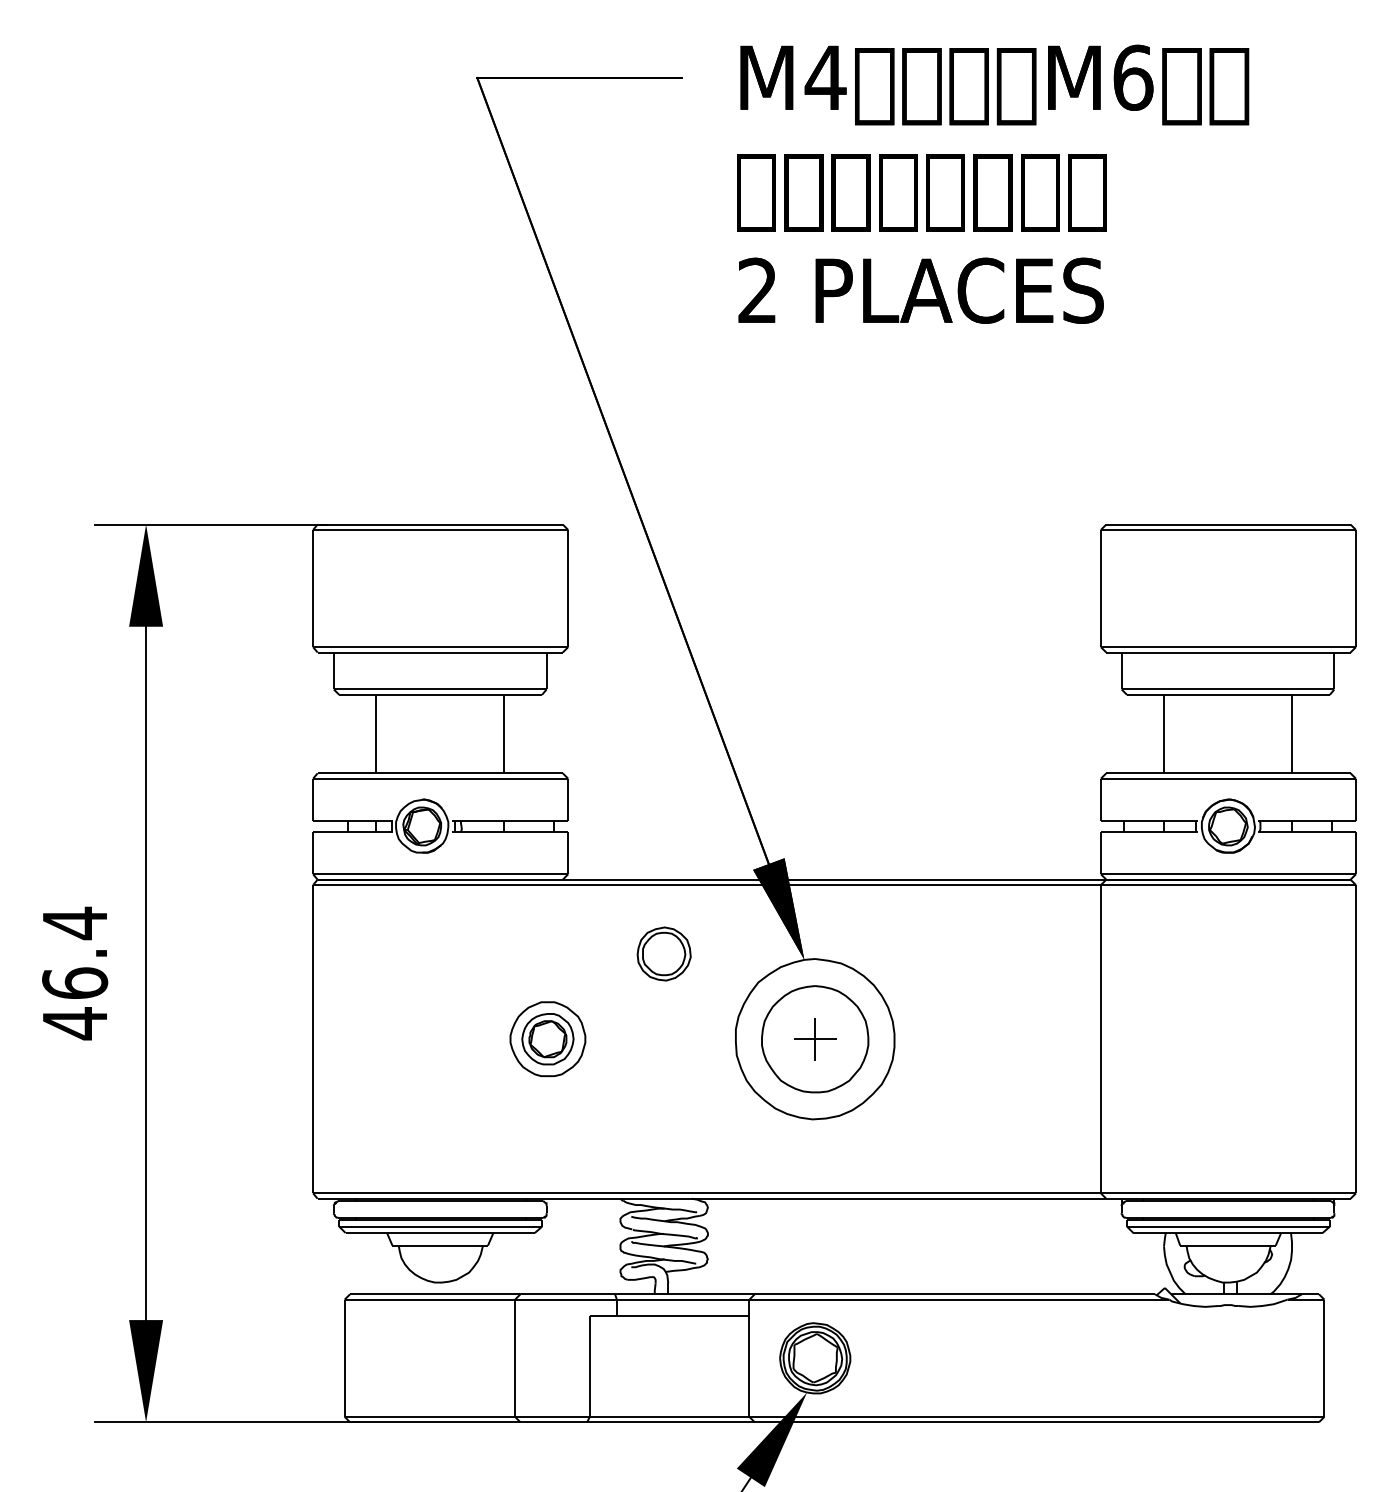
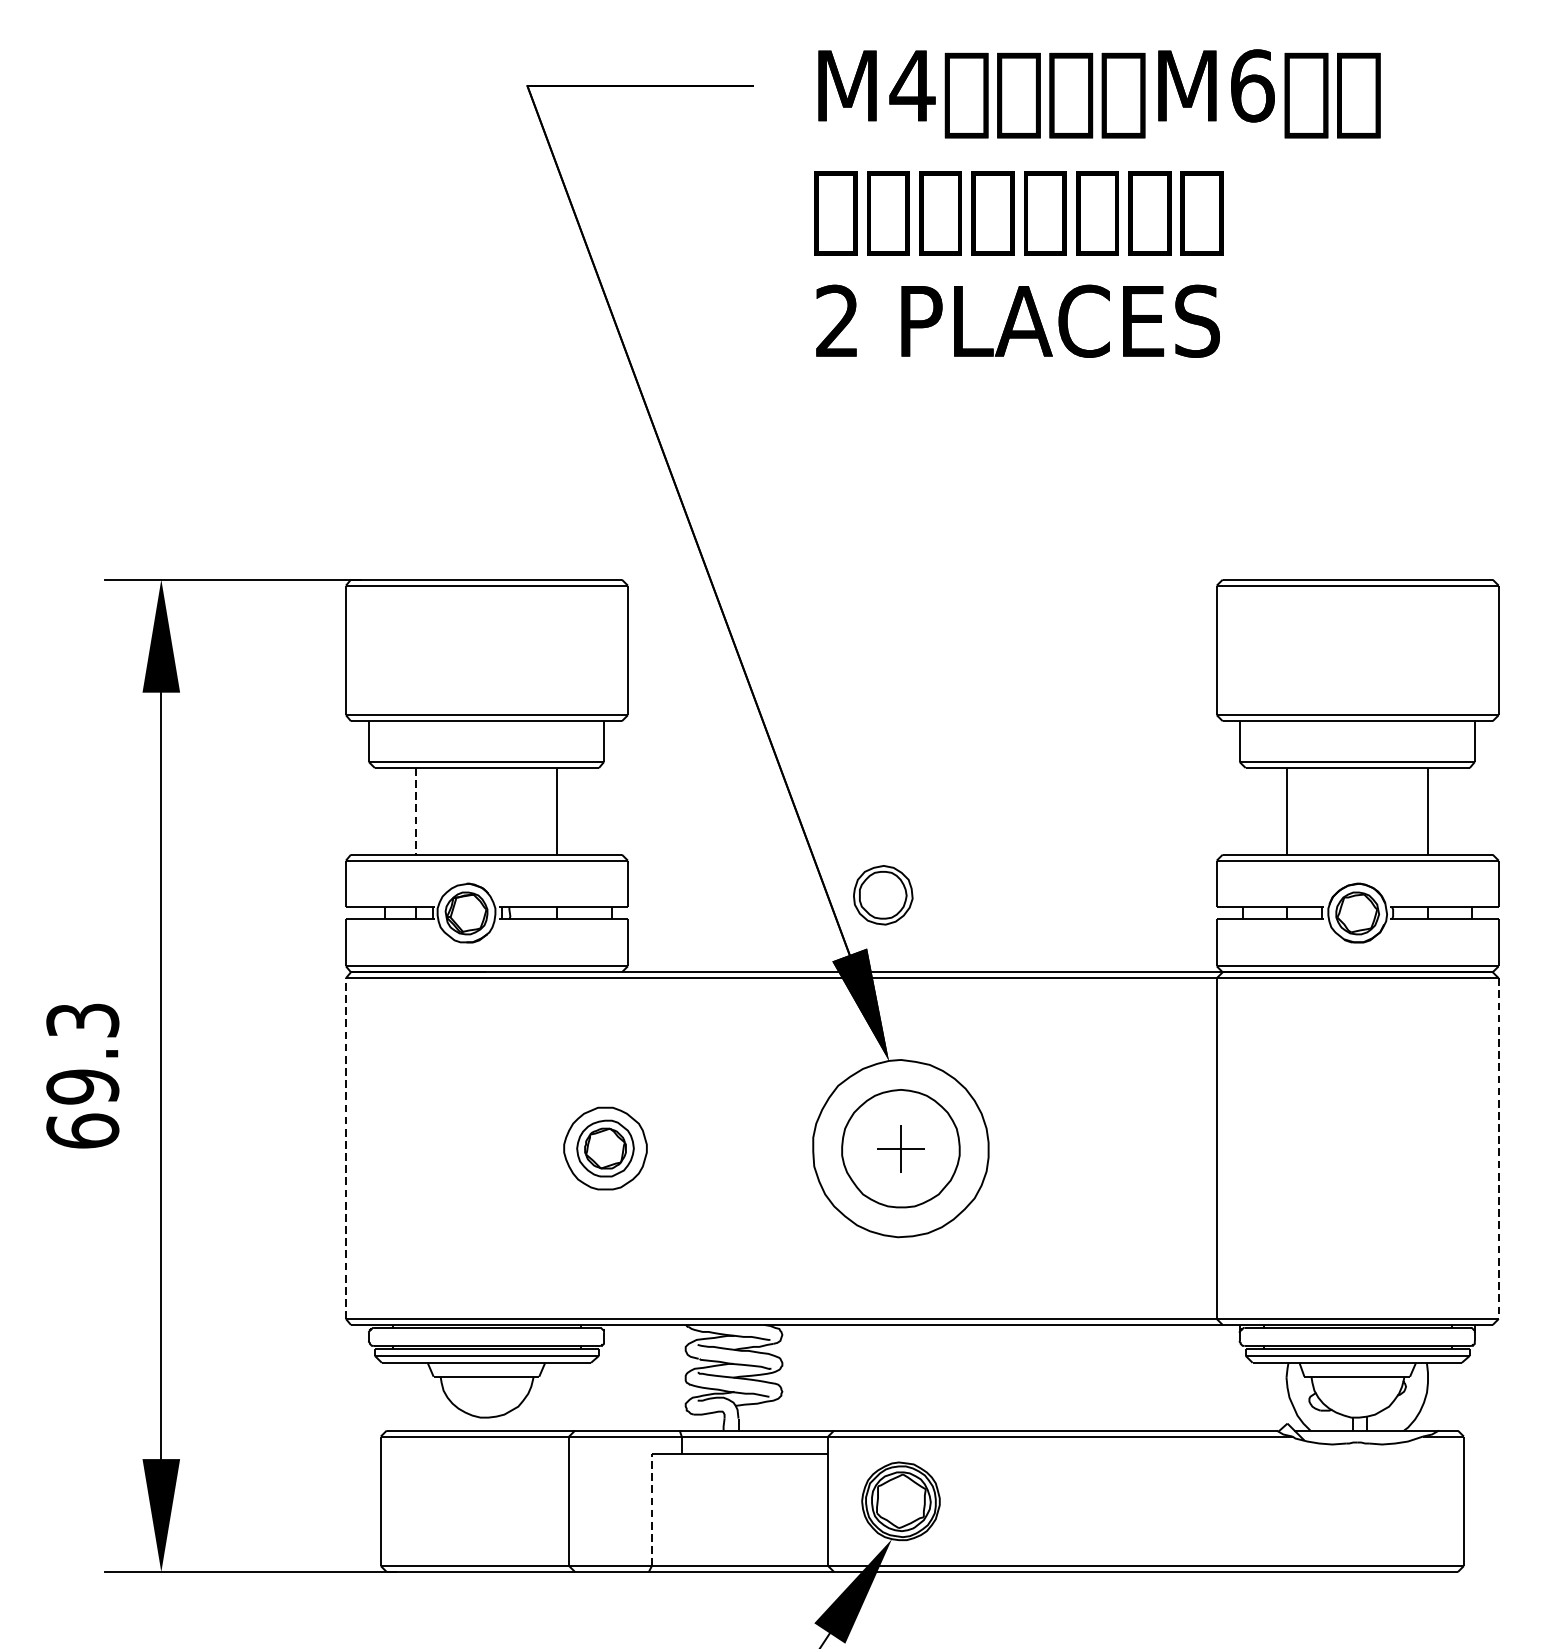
line: (376, 734) -> (416, 811), solid -> dashed
part: (663, 953) -> (882, 894), moved
text: (75, 973) -> (83, 1075), 46.4 -> 69.3
line: (313, 1038) -> (346, 1147), solid -> dashed
line: (1355, 1039) -> (1498, 1148), solid -> dashed
line: (589, 1365) -> (651, 1509), solid -> dashed

